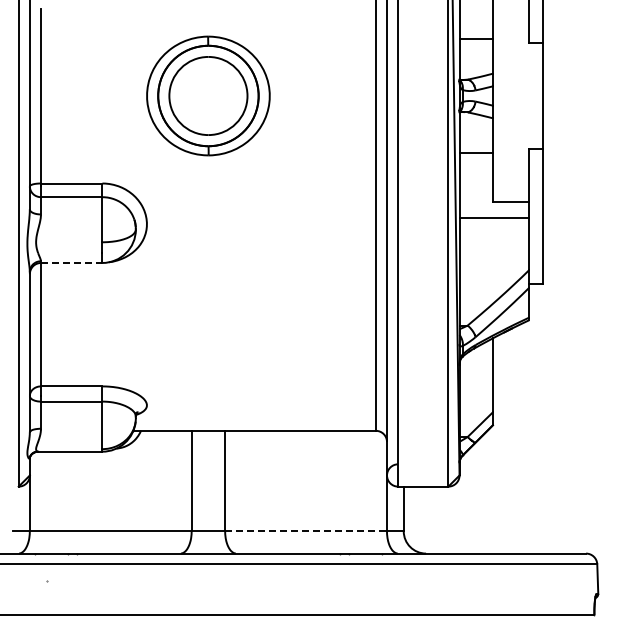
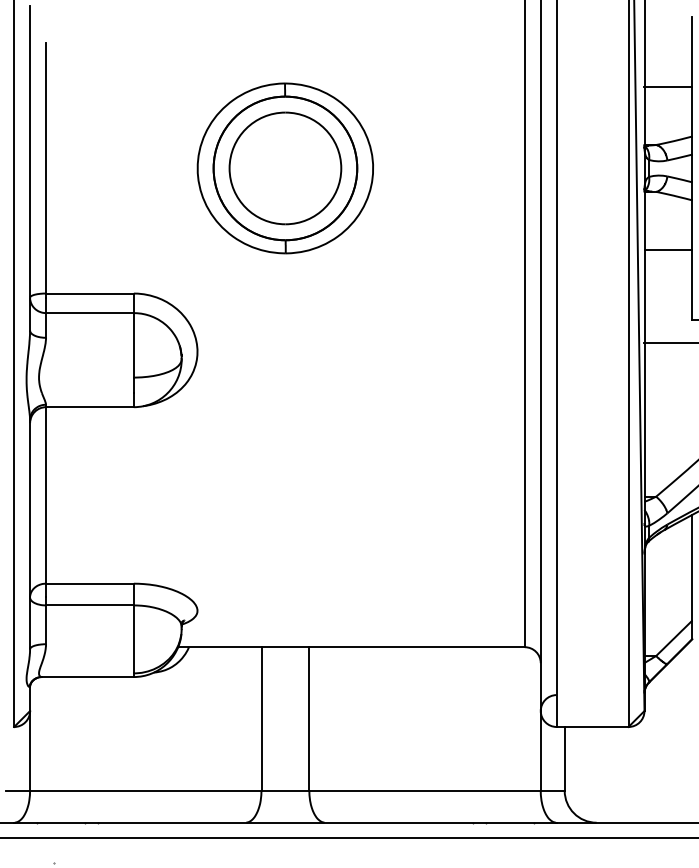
line: (71, 262) -> (89, 406), dashed -> solid
line: (306, 531) -> (425, 791), dashed -> solid

